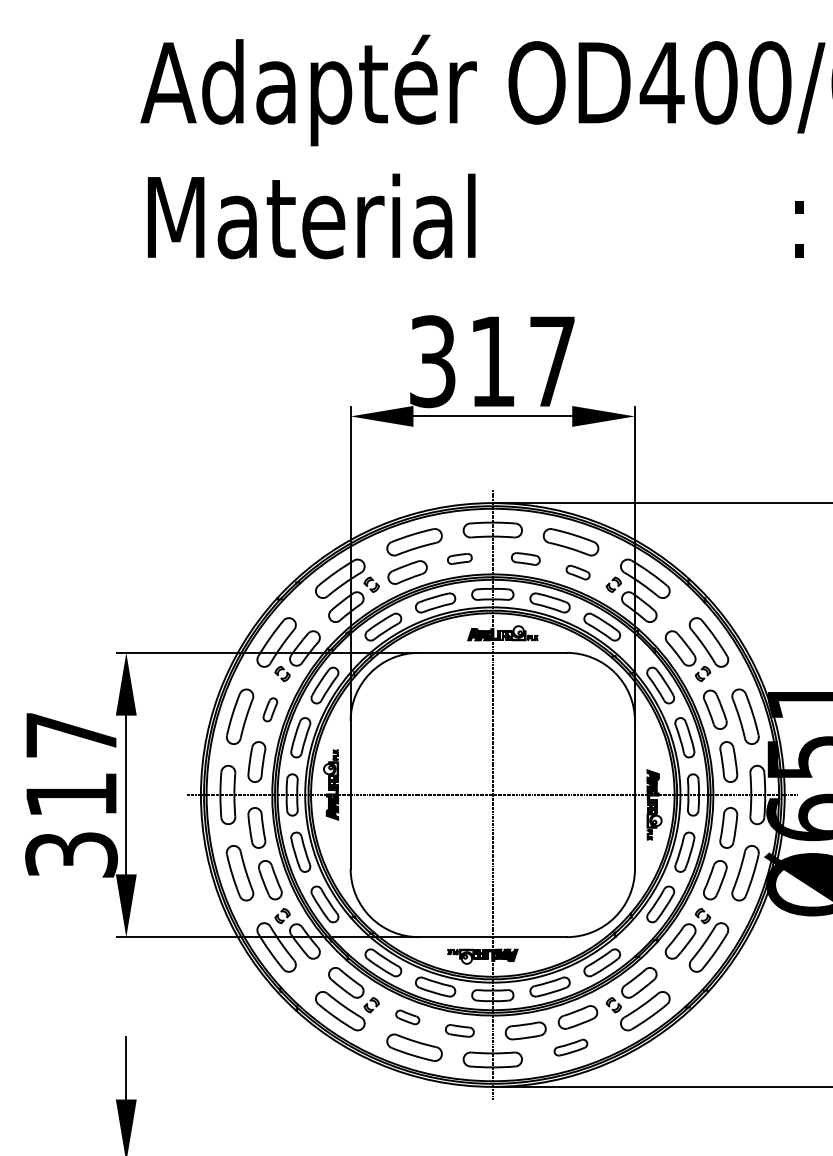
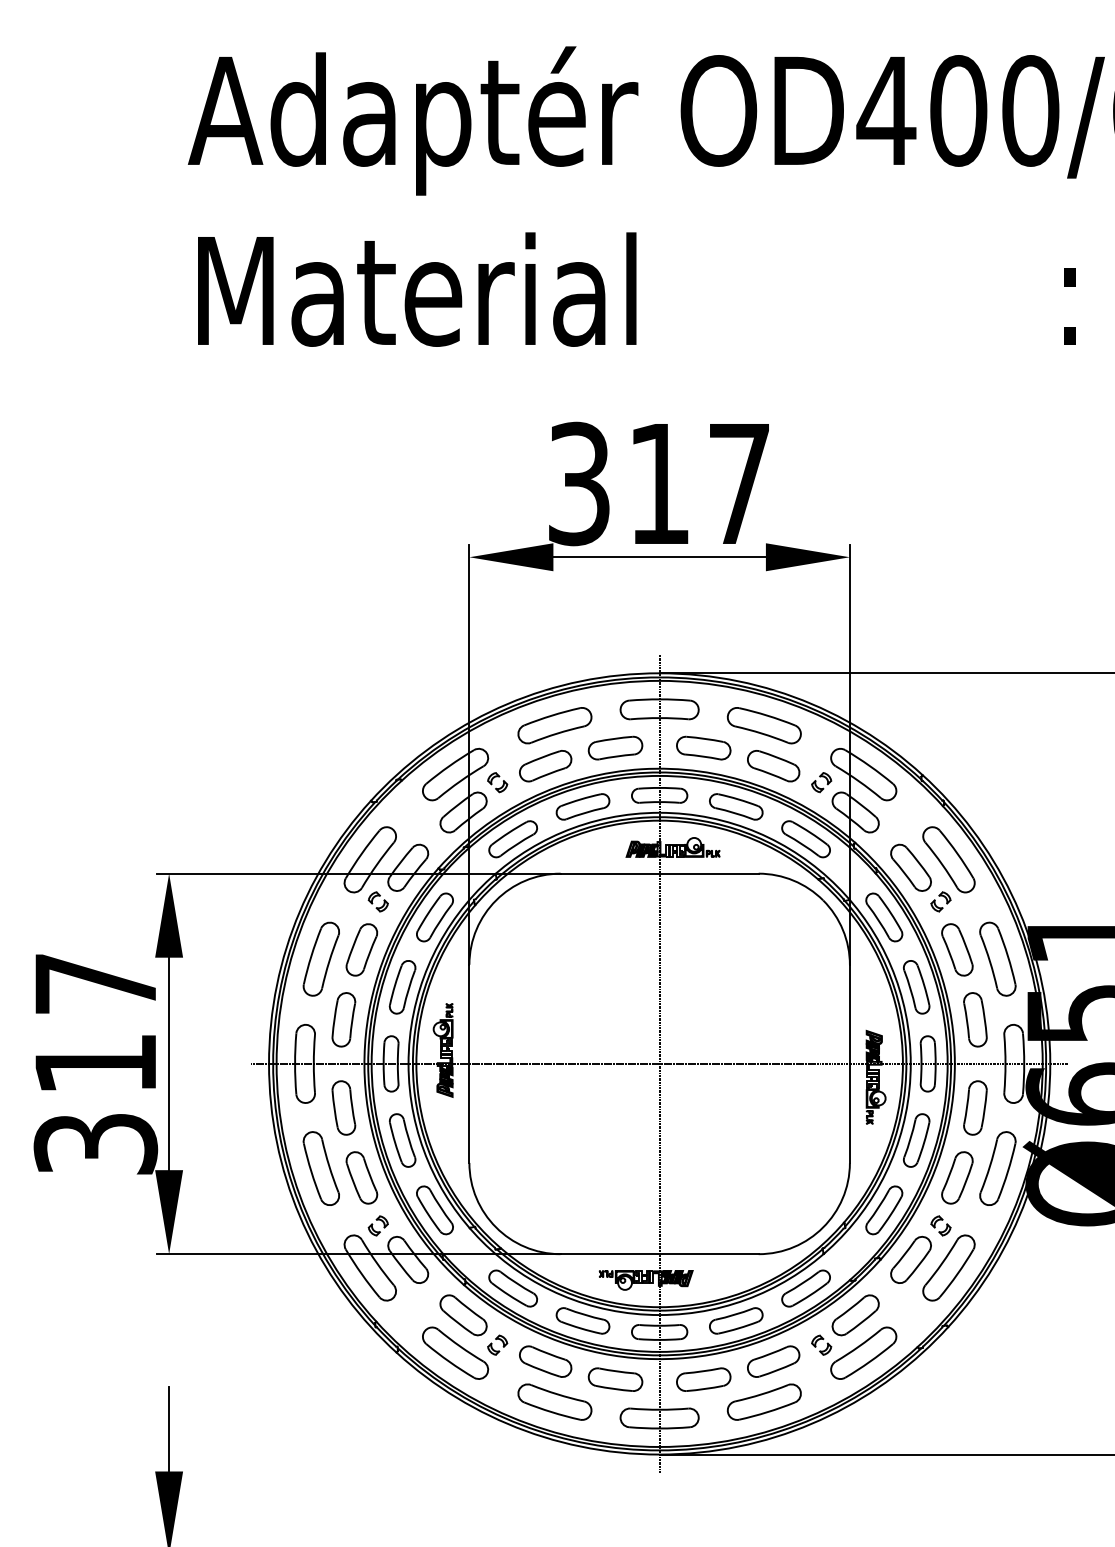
part: (459, 558) -> (615, 747), size x1.67
part: (525, 558) -> (703, 747), size x1.43
part: (577, 572) -> (773, 766), size x1.67
part: (270, 709) -> (361, 949), size x1.67
part: (407, 1017) -> (545, 1361), size x1.67
part: (459, 1030) -> (615, 1379), size x1.43
part: (570, 1047) -> (763, 1401), size x1.67

